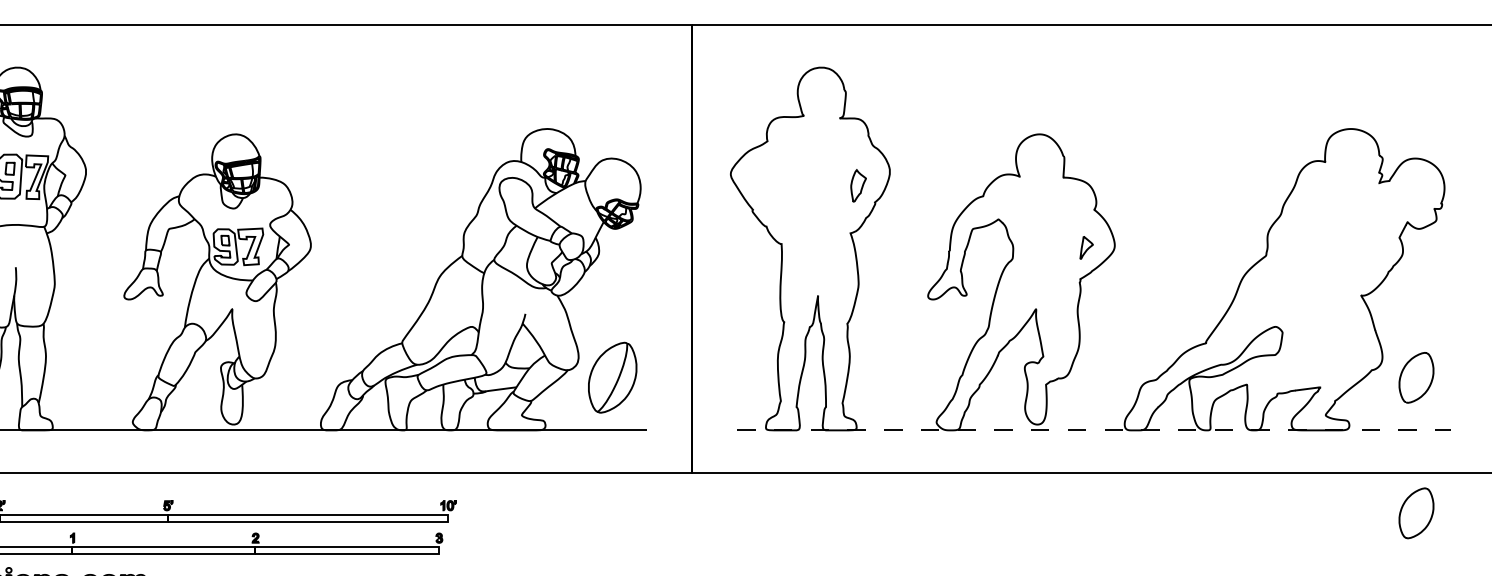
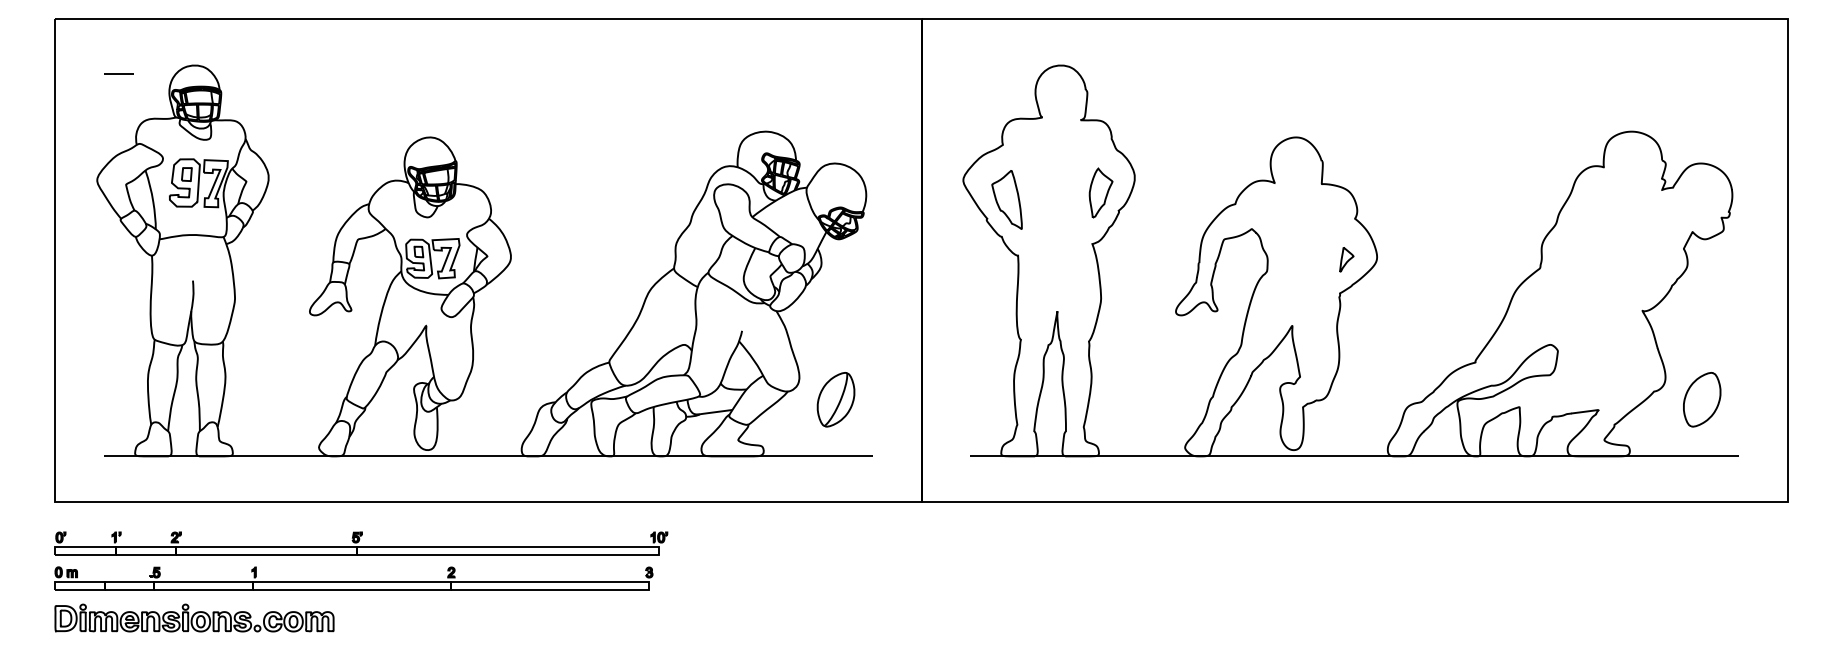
part: (858, 185) -> (1100, 192), size x1.43
part: (770, 191) -> (1006, 199), added
part: (612, 377) -> (835, 399), size x0.71
line: (1094, 430) -> (1355, 456), dashed -> solid
part: (1416, 513) -> (1702, 545), removed

